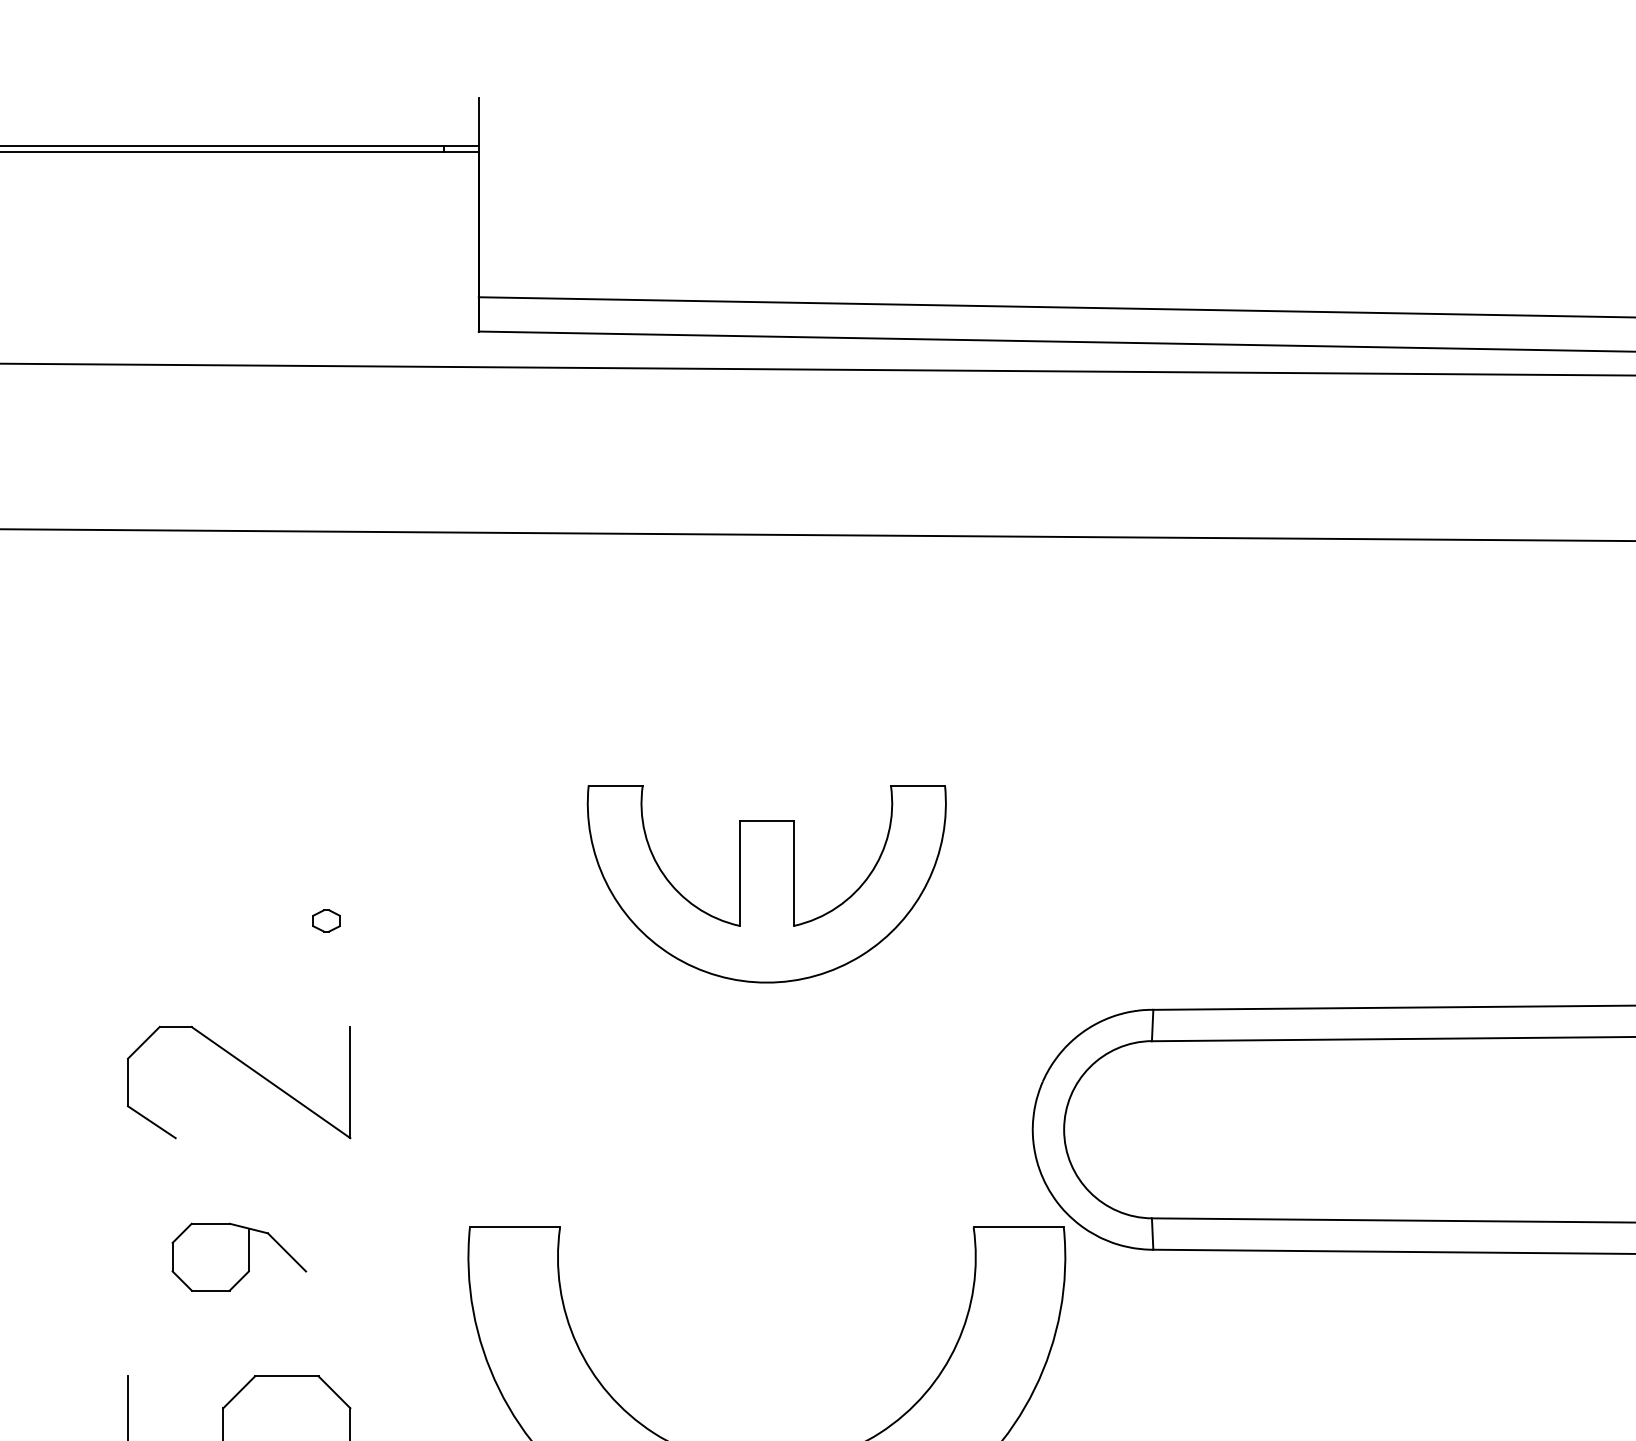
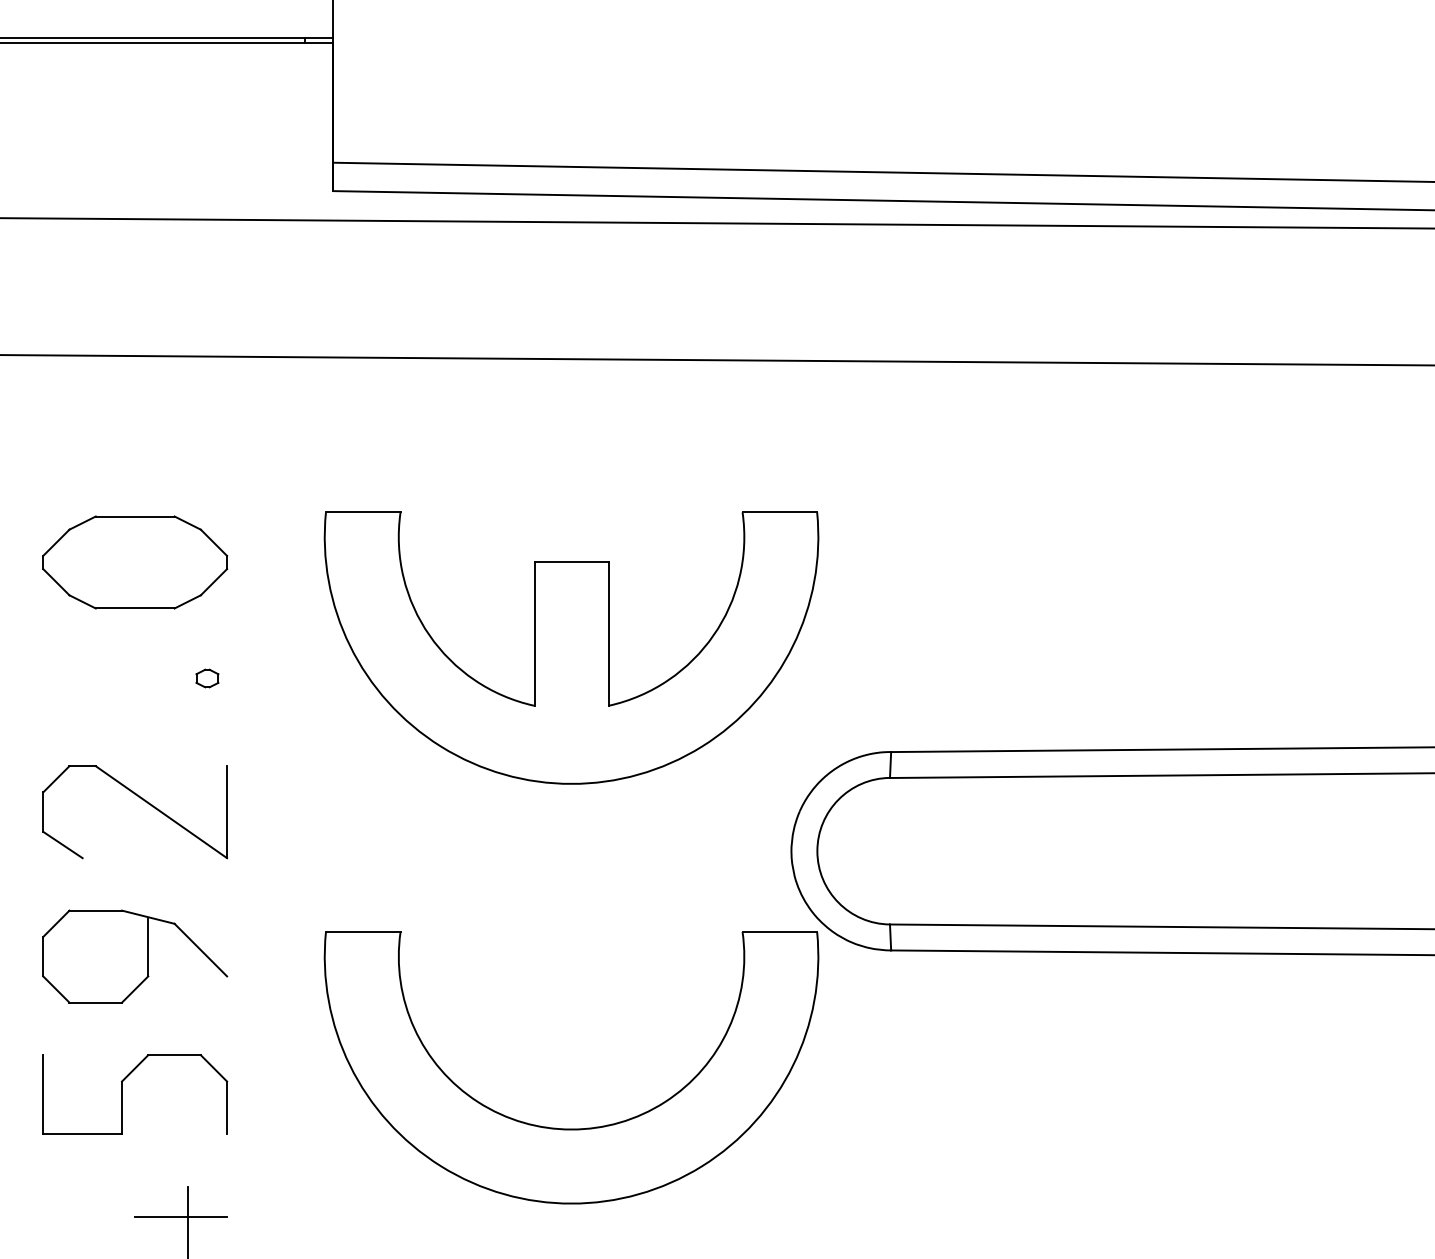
part: (239, 780) -> (135, 562), added
part: (766, 883) -> (571, 647), size x1.67
part: (239, 1257) -> (135, 956), size x1.67

